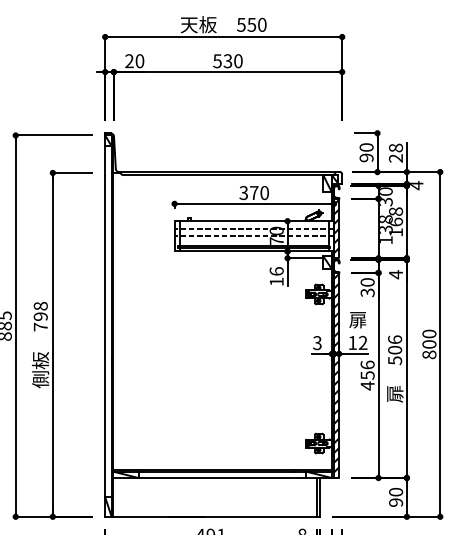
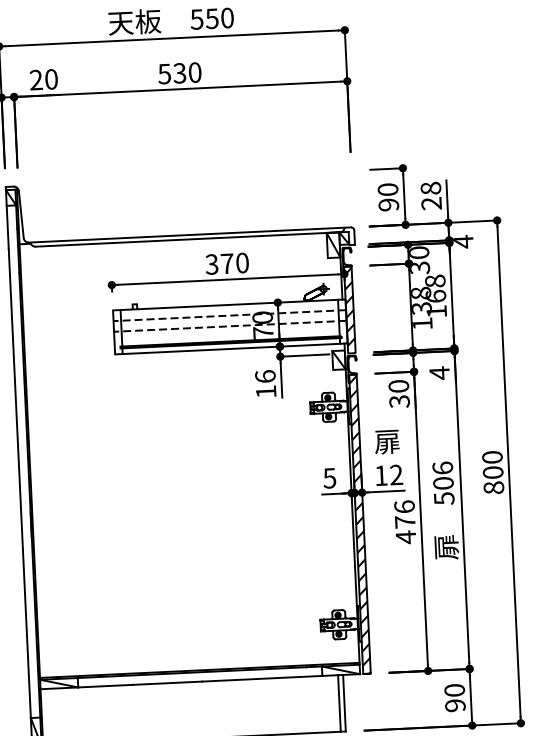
text: (317, 342) -> (329, 477), 3 -> 5
text: (367, 375) -> (405, 522), 456 -> 476

